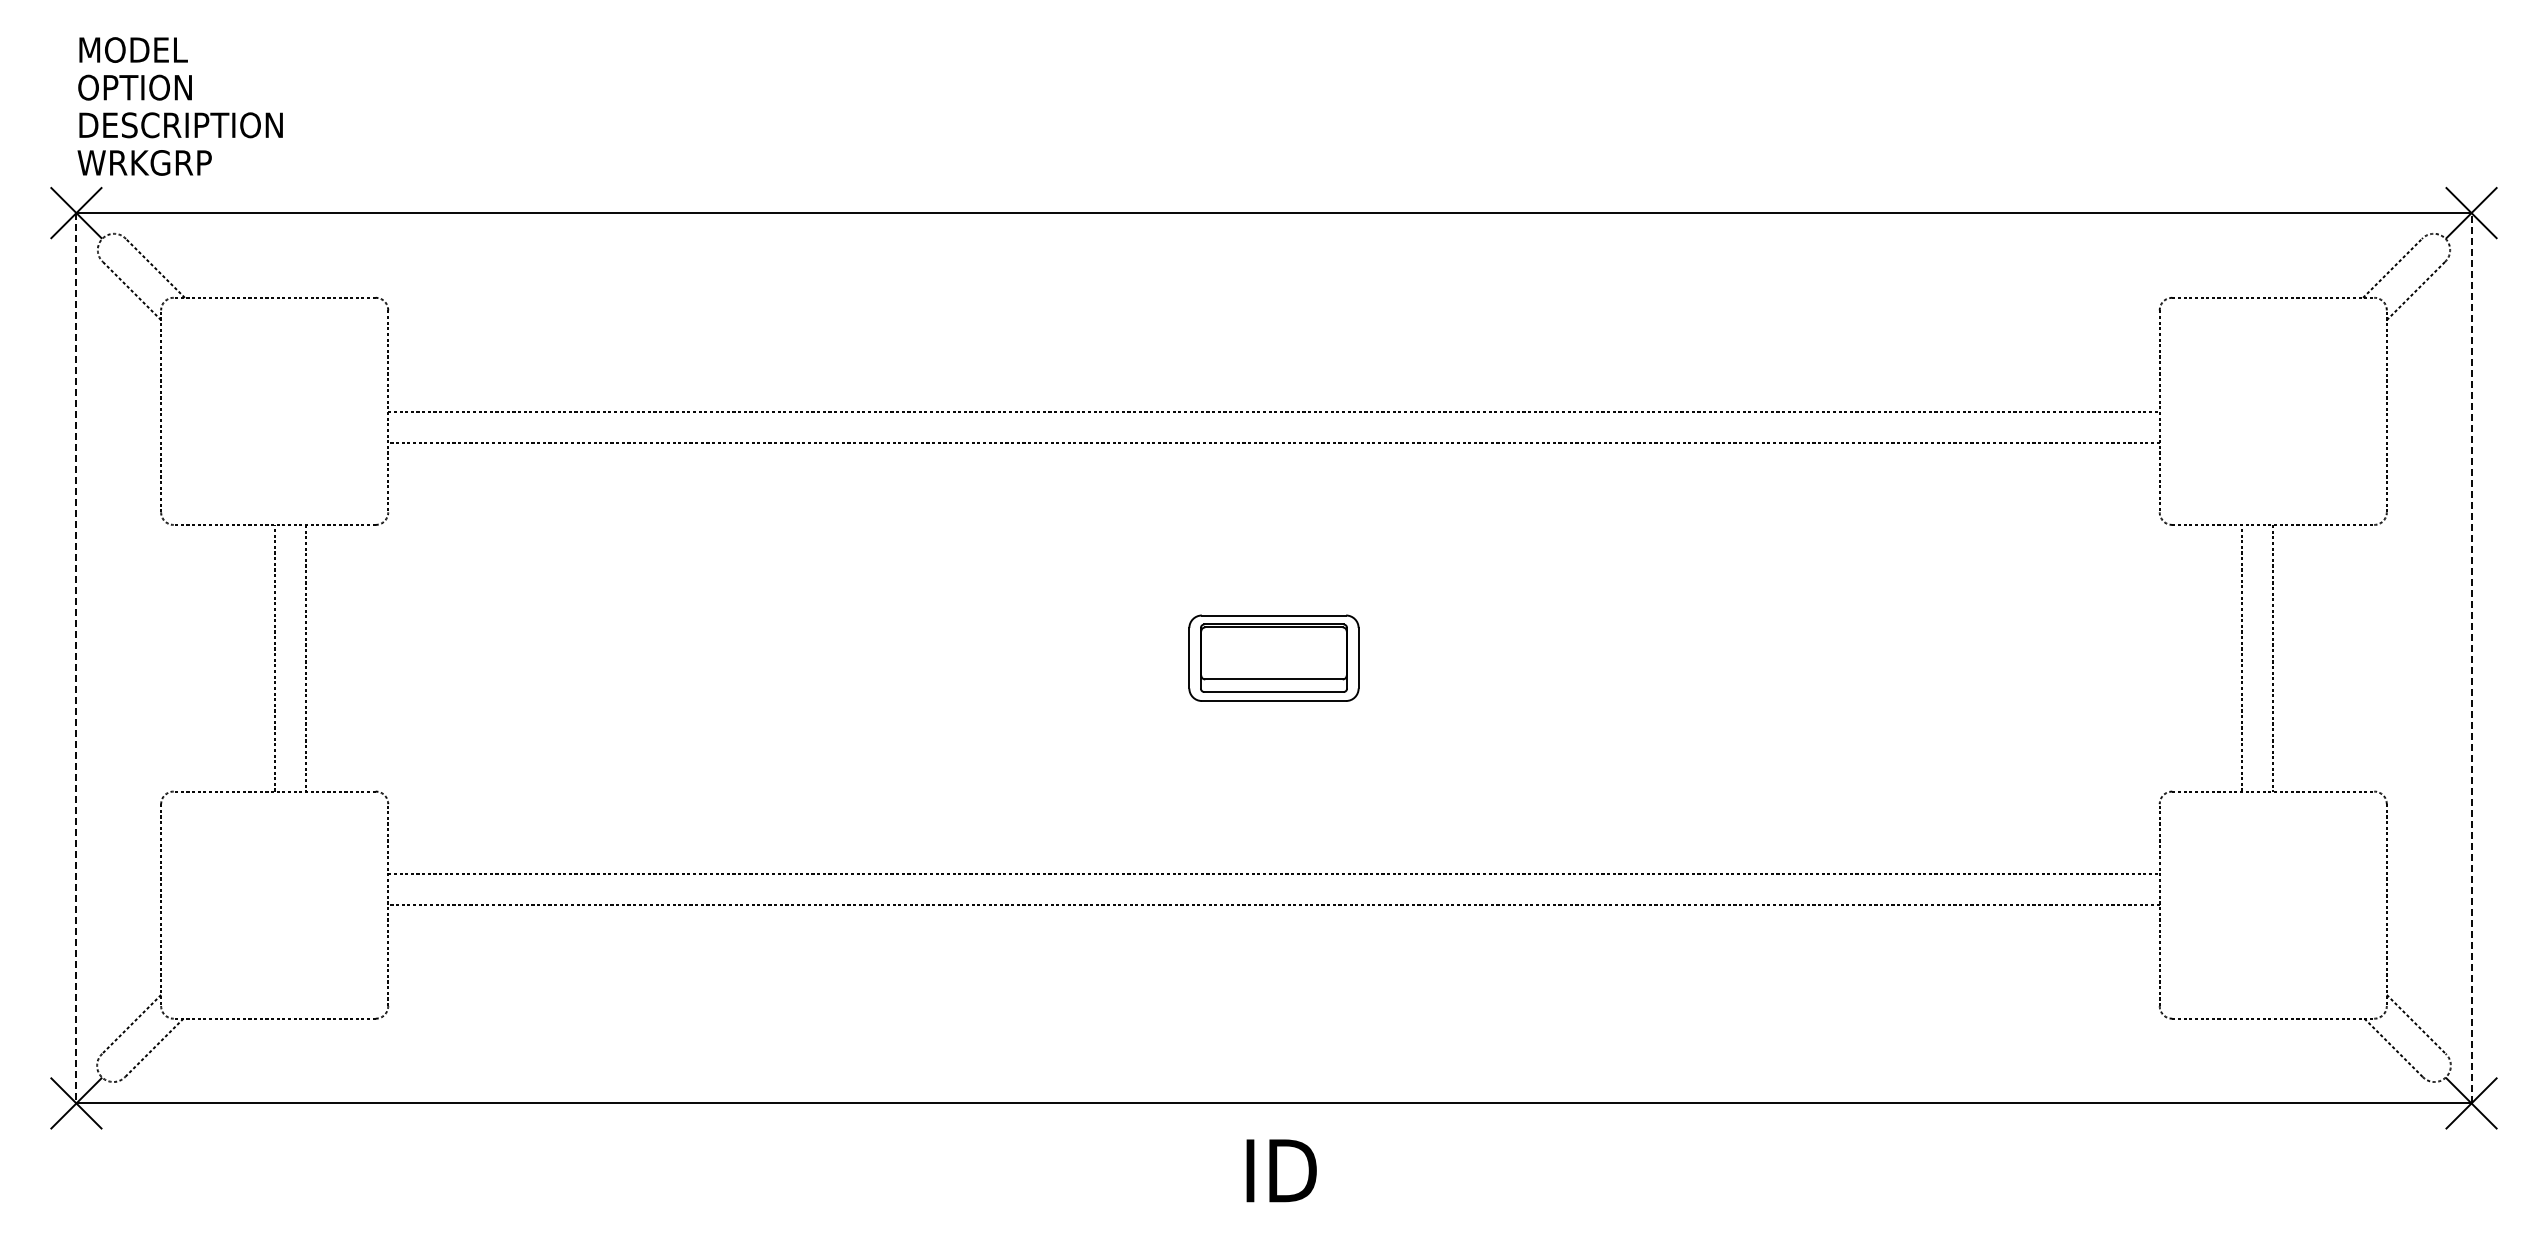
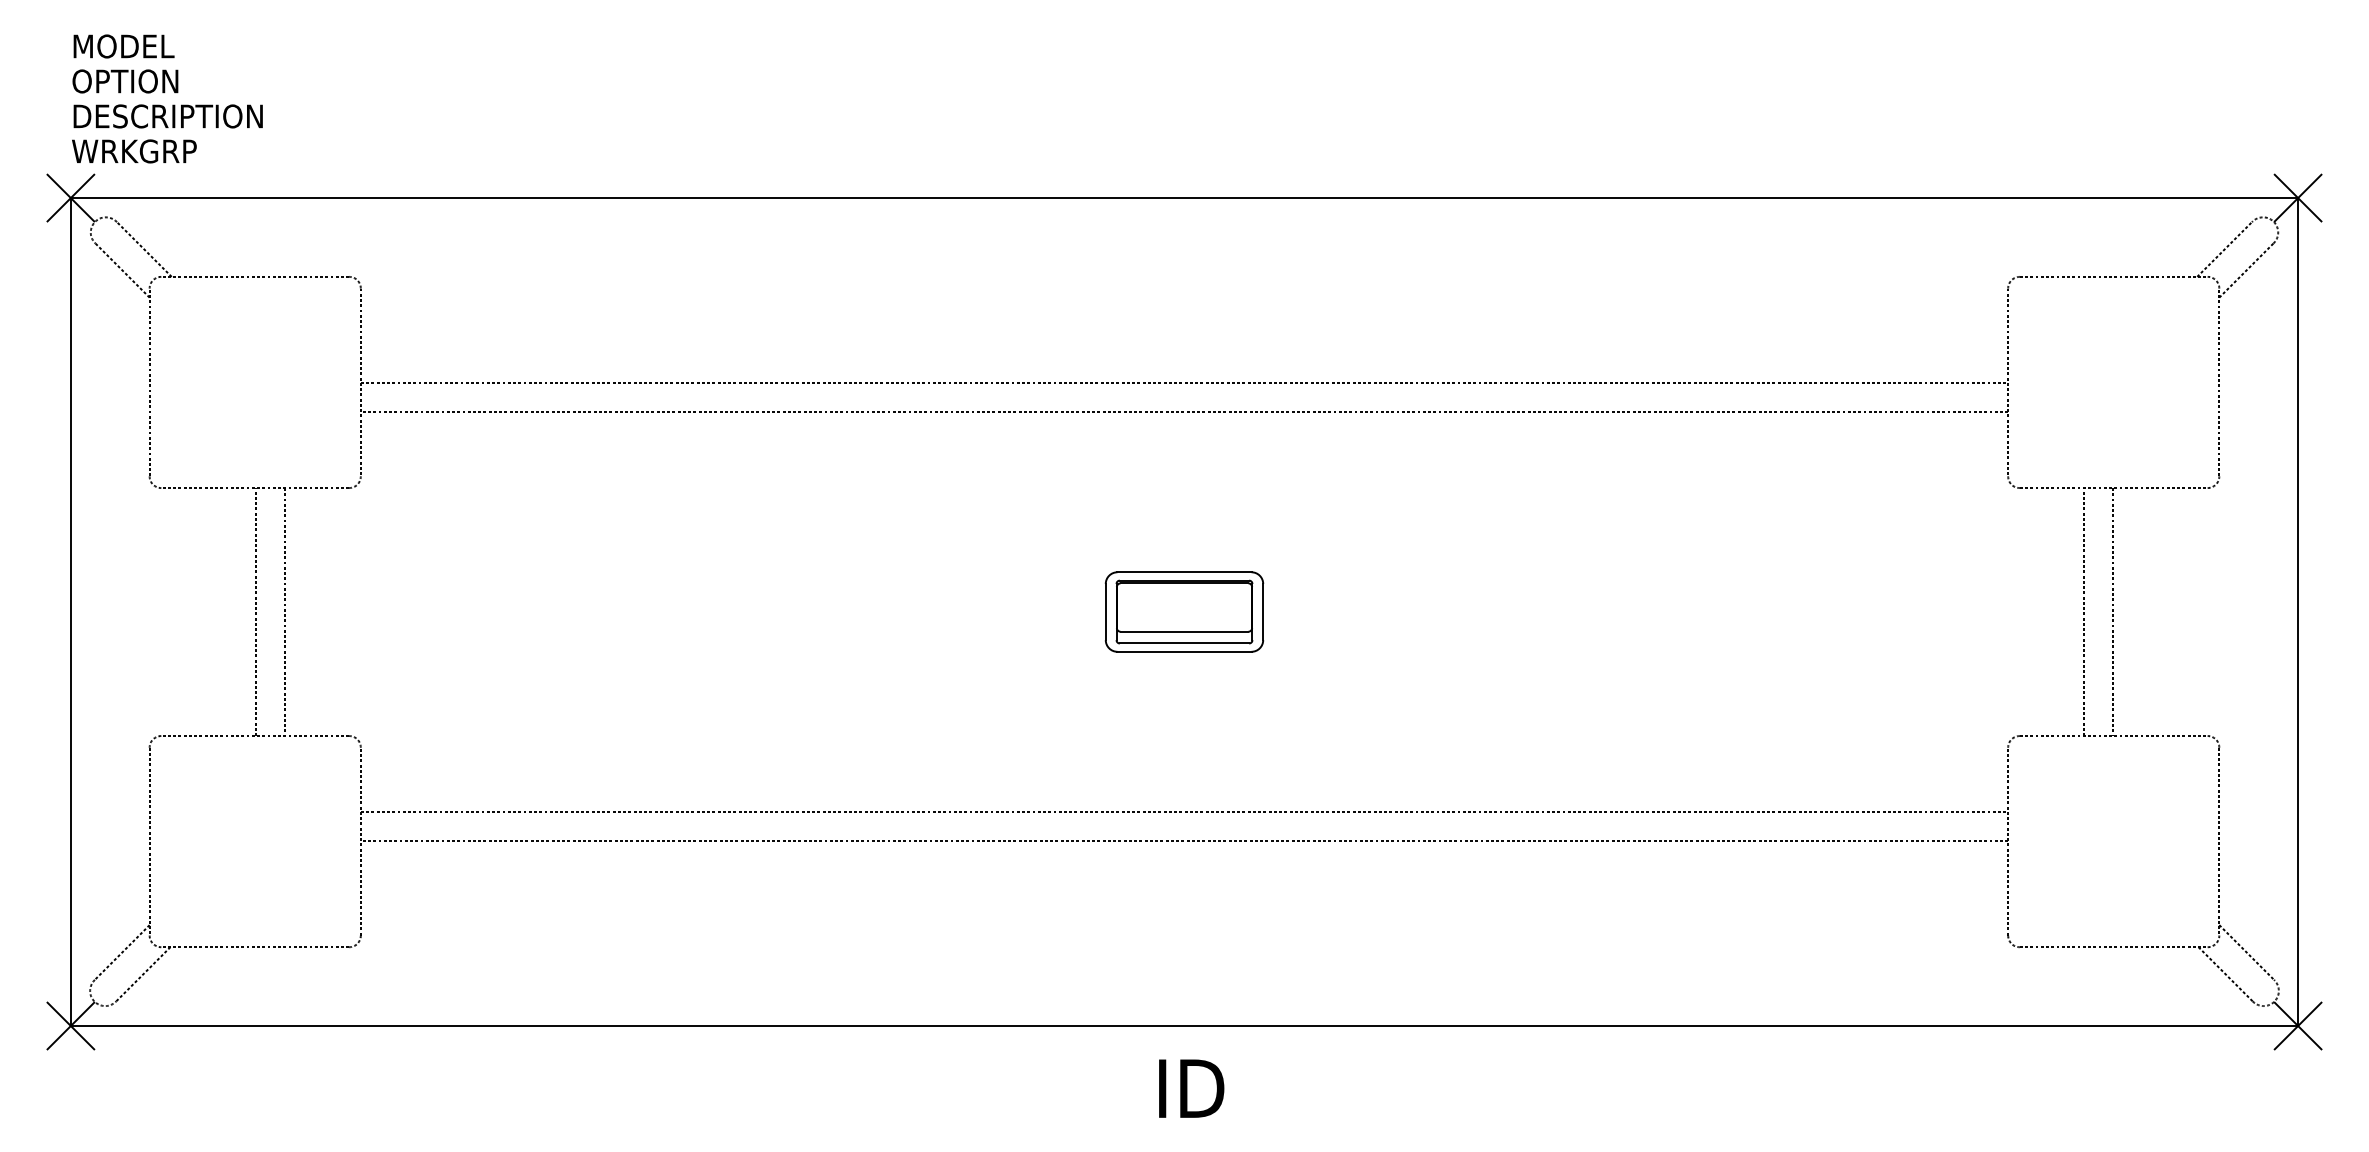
line: (2471, 657) -> (2298, 611), dashed -> solid
line: (76, 658) -> (70, 612), dashed -> solid

